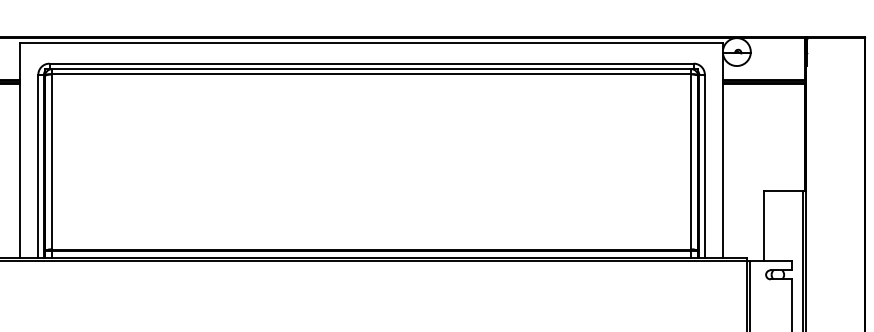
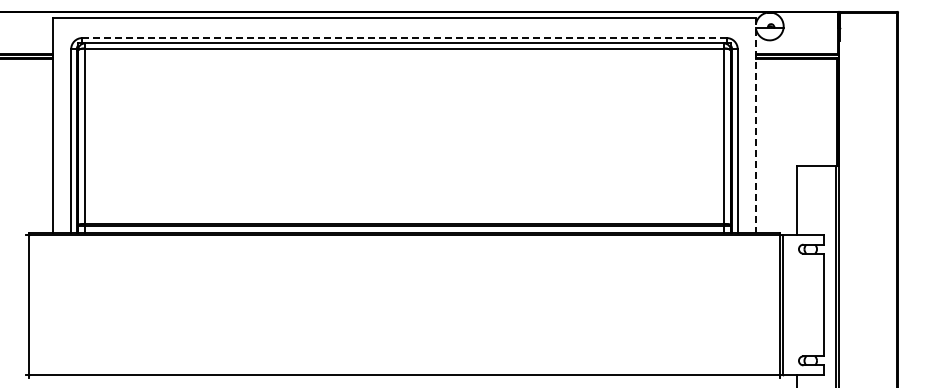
line: (371, 64) -> (404, 38), solid -> dashed
line: (723, 151) -> (756, 125), solid -> dashed

